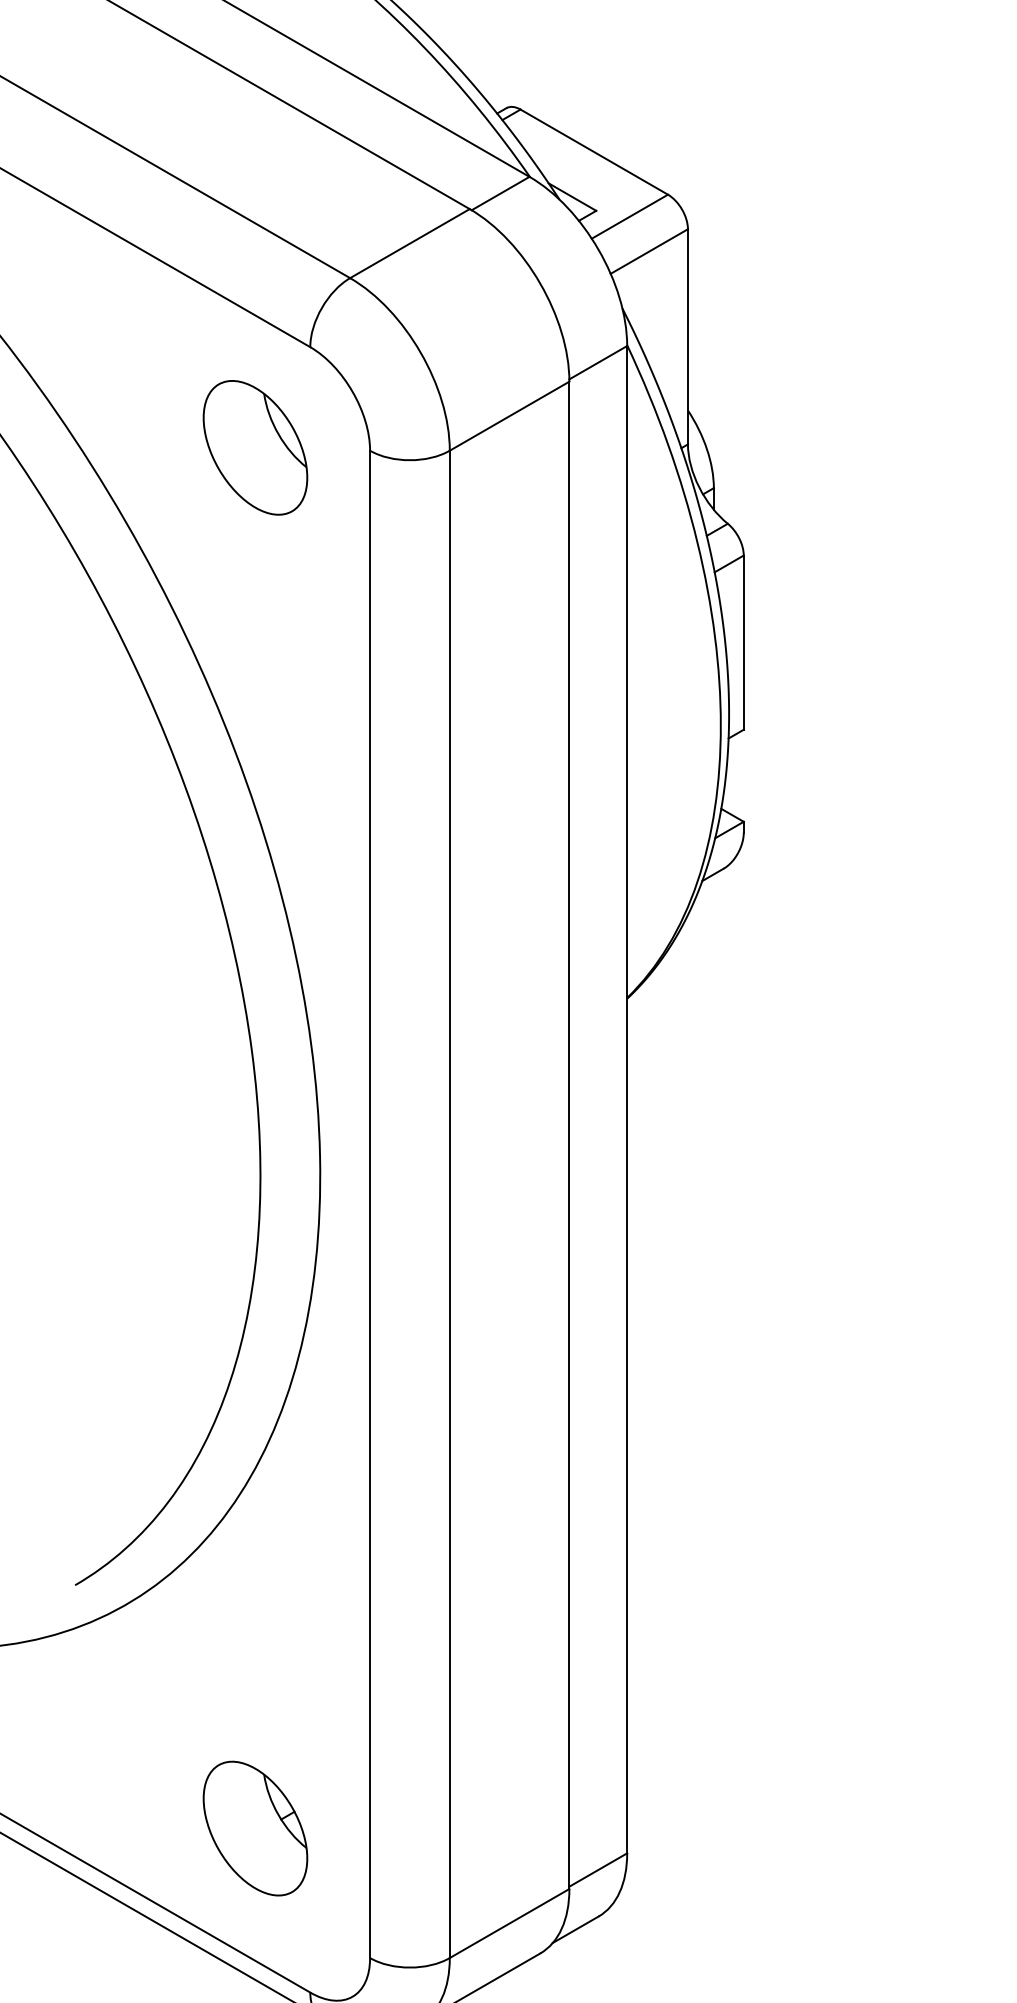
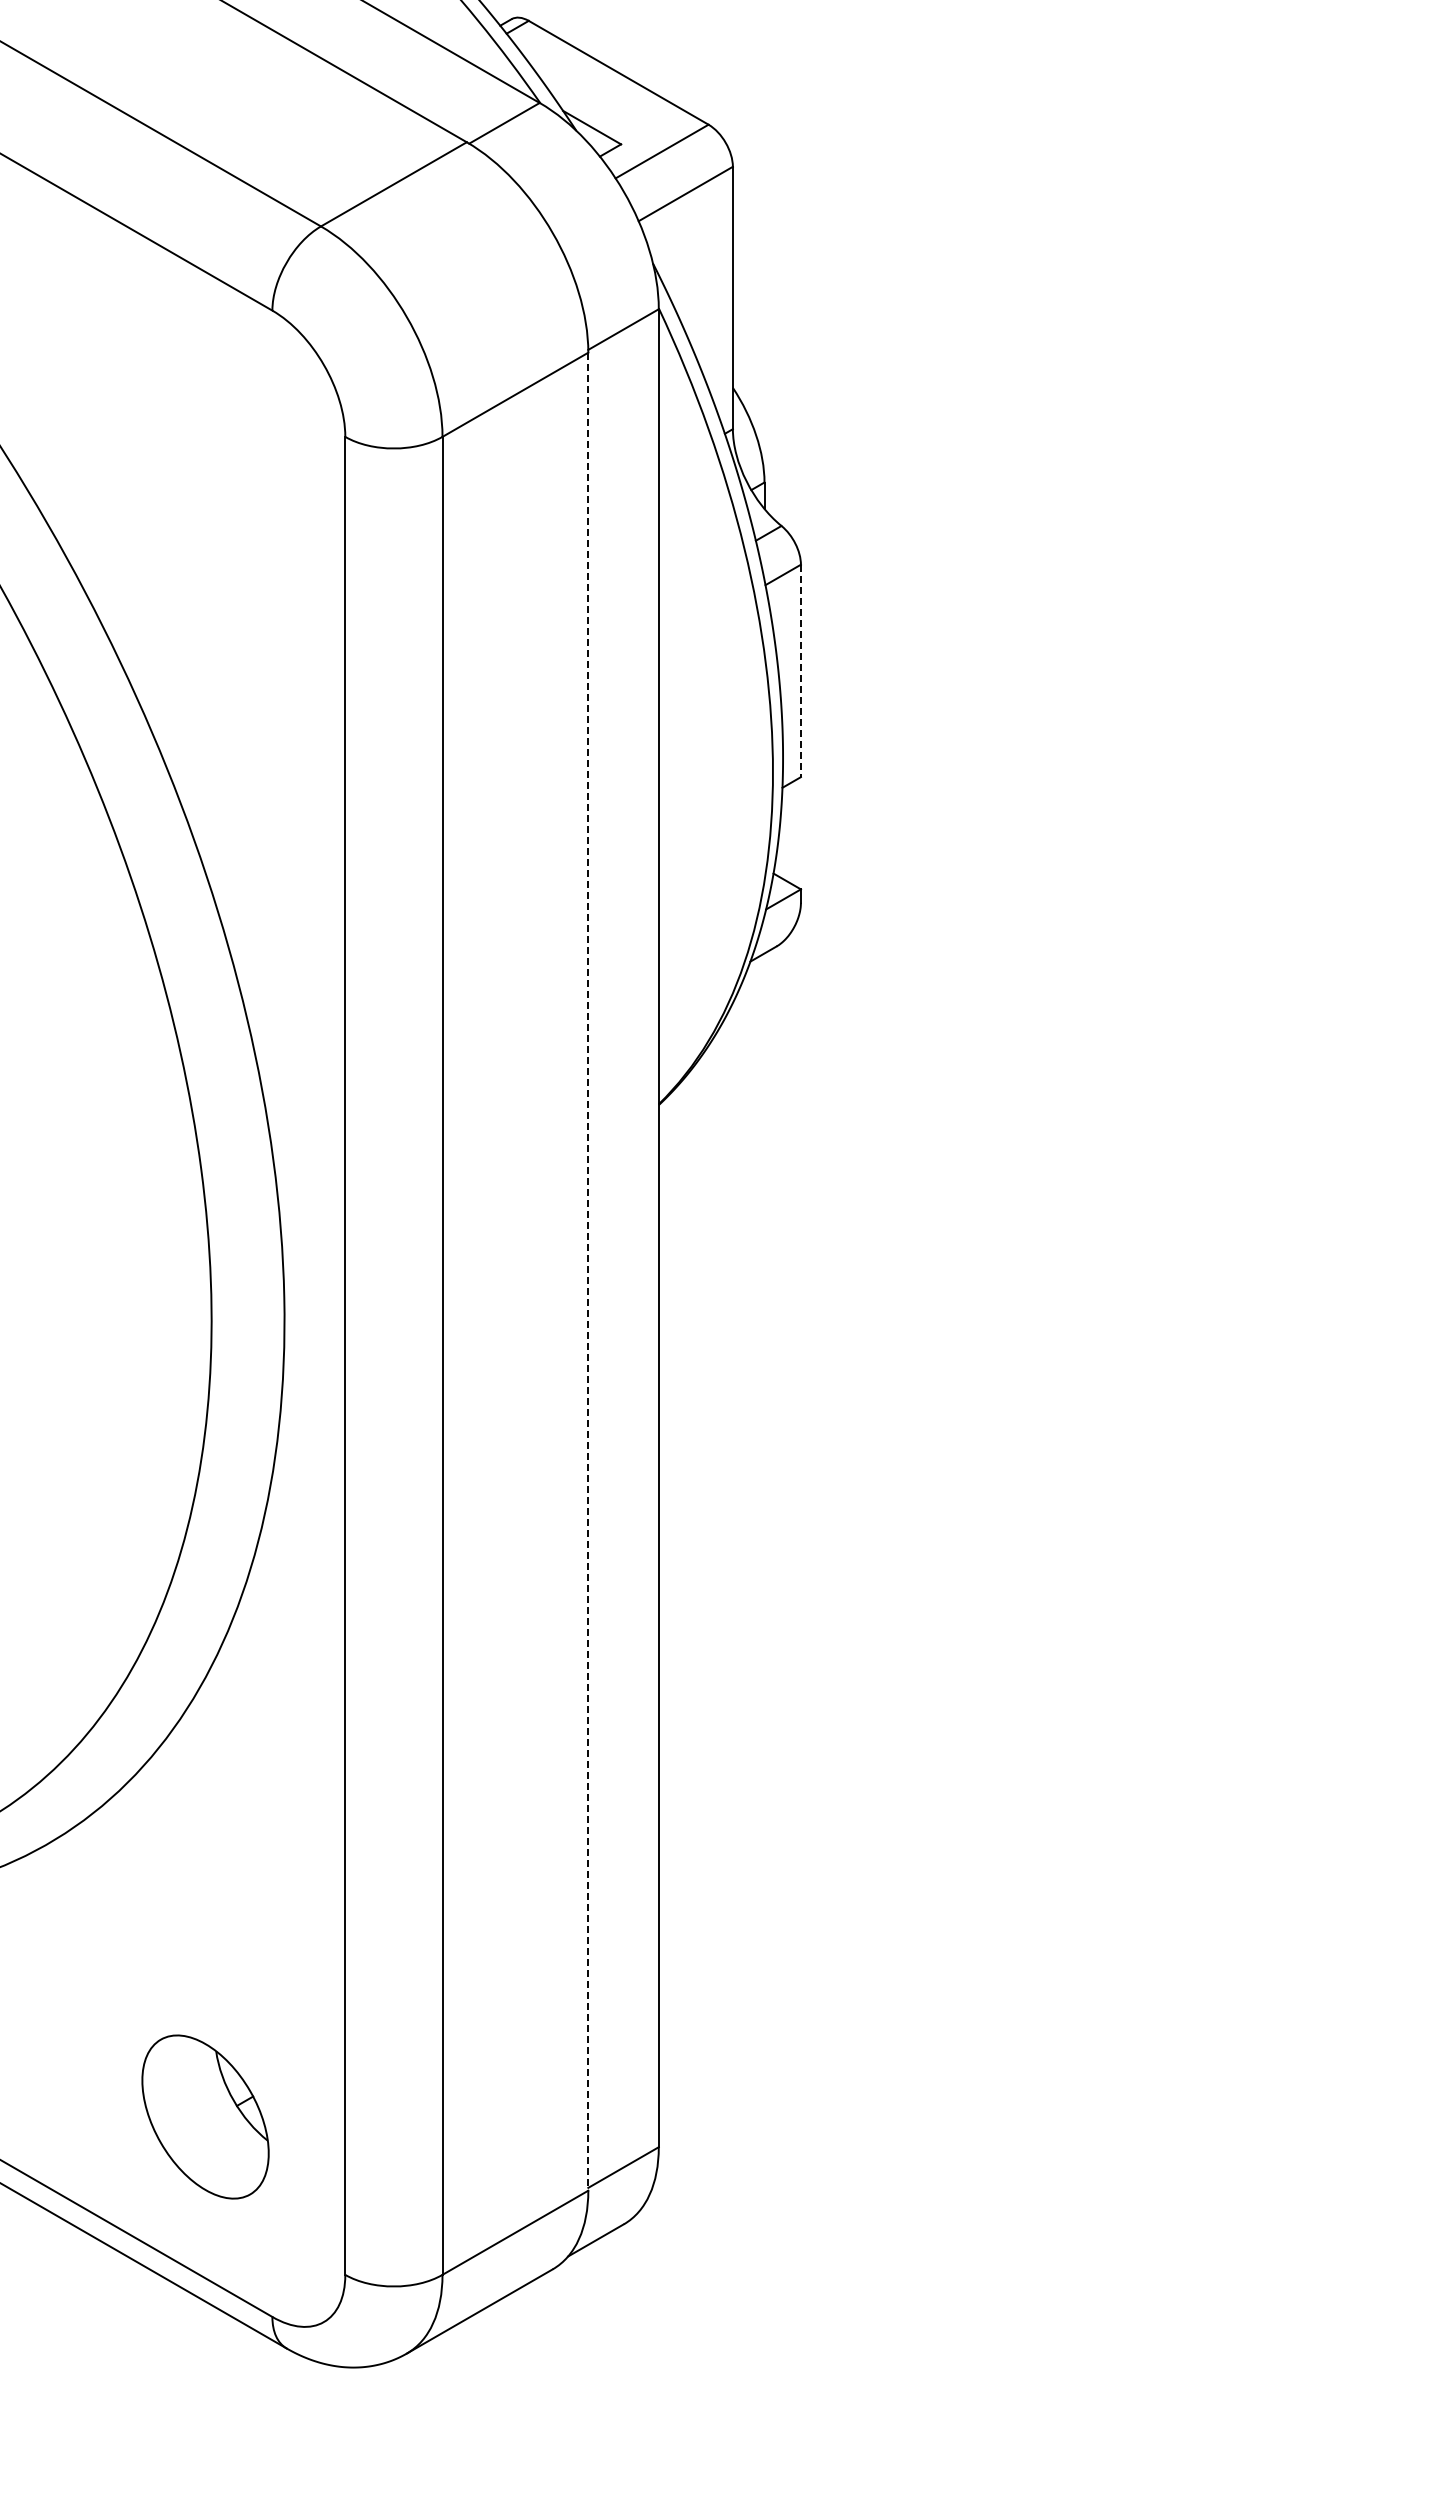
part: (255, 447) -> (205, 432), removed
line: (743, 643) -> (800, 671), solid -> dashed
line: (569, 1135) -> (588, 1271), solid -> dashed

